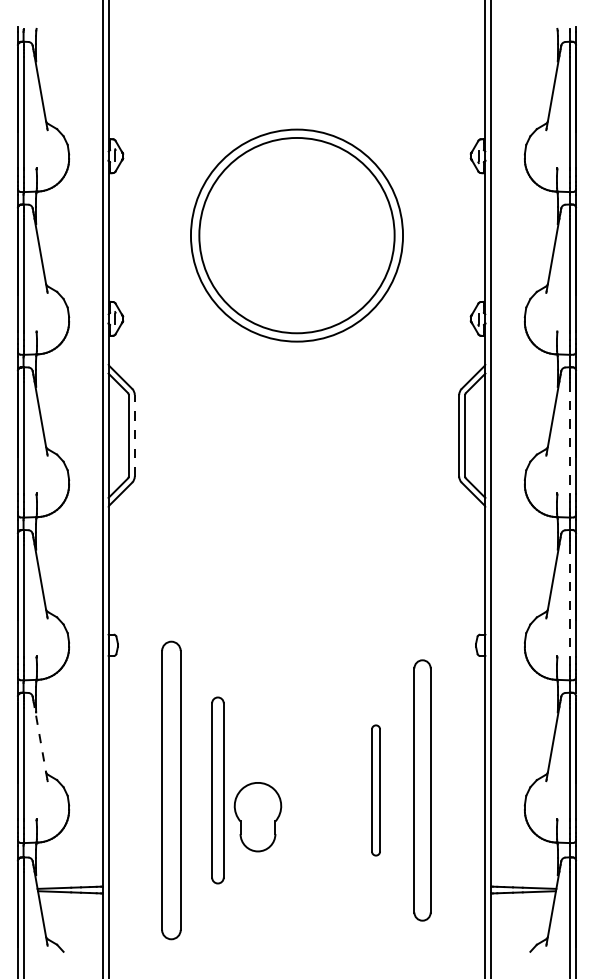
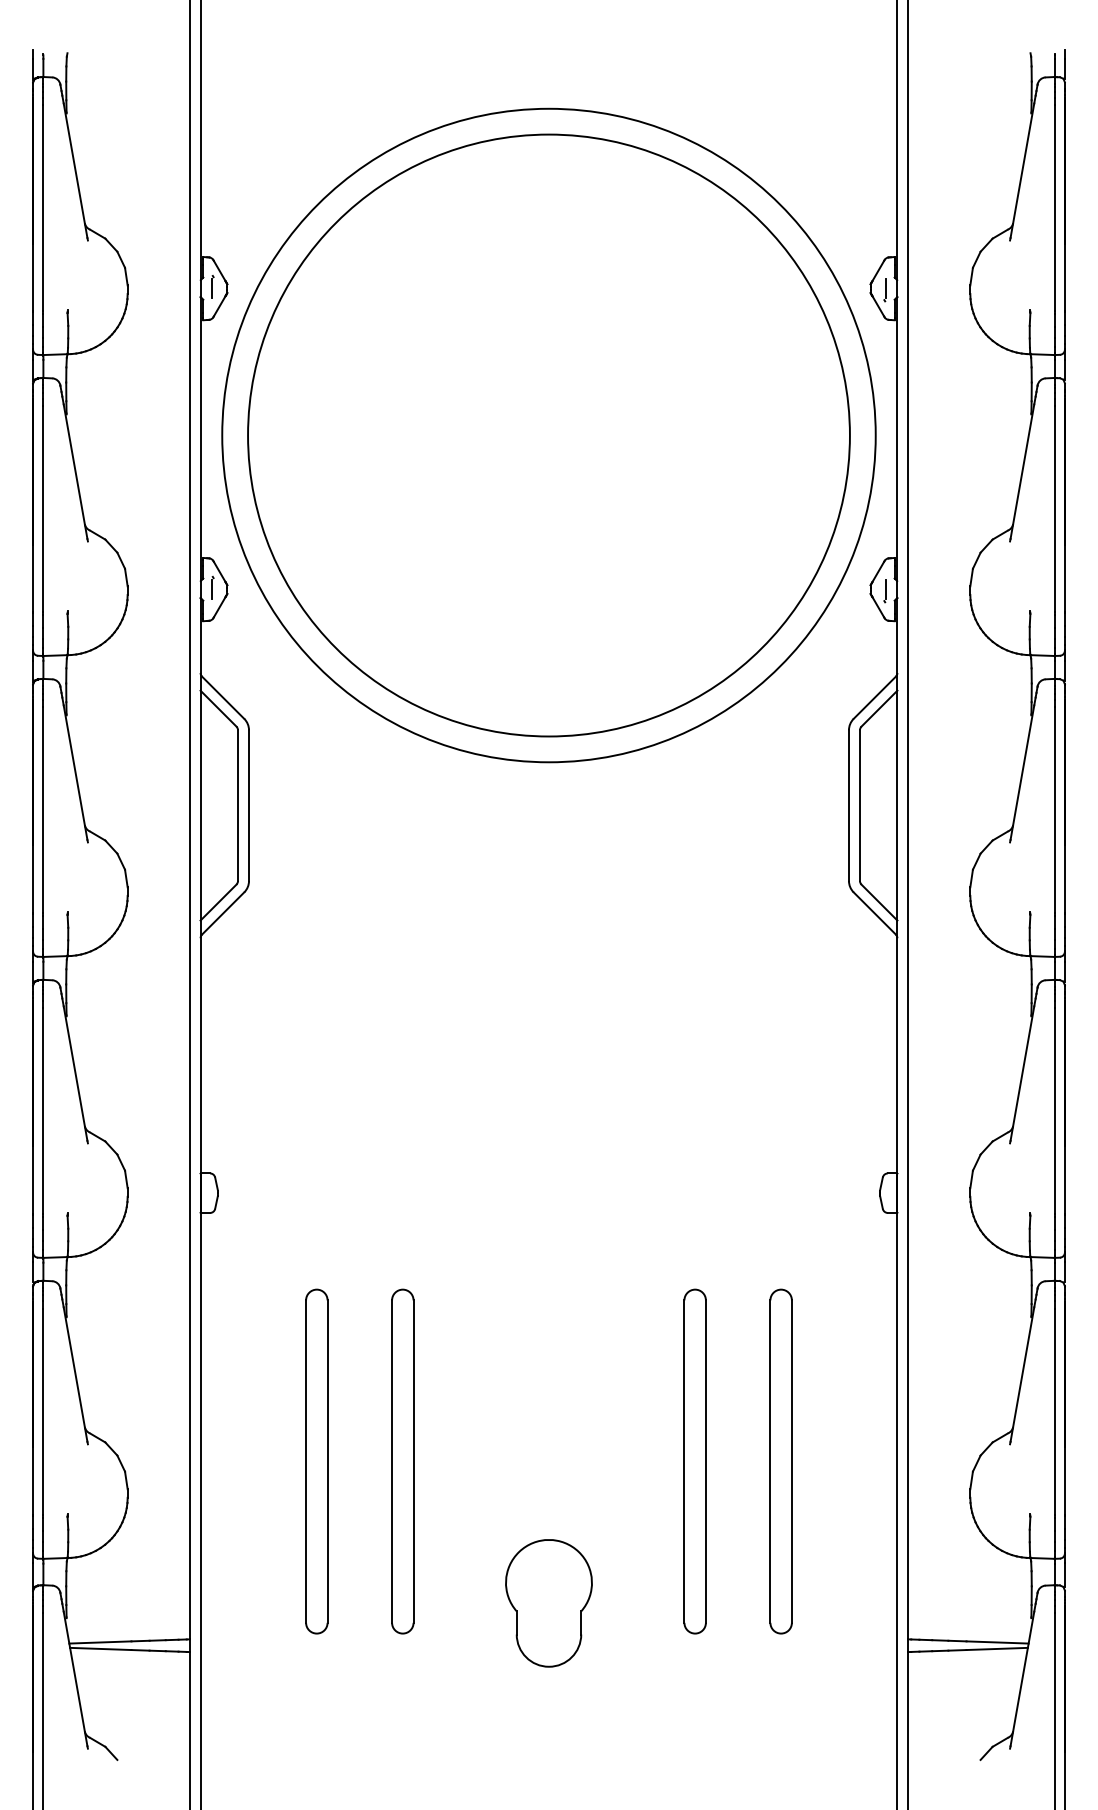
circle: (296, 235) -> (548, 435), size x1.67
circle: (296, 235) -> (548, 435), size x1.67
line: (134, 435) -> (248, 805), dashed -> solid
line: (570, 437) -> (1054, 808), dashed -> solid
line: (570, 600) -> (1054, 1110), dashed -> solid
line: (40, 743) -> (74, 1374), dashed -> solid
part: (171, 790) -> (316, 1461), size x0.62
part: (375, 790) -> (694, 1461), size x1.43
part: (422, 790) -> (781, 1461), size x0.71
part: (257, 817) -> (548, 1603), moved

